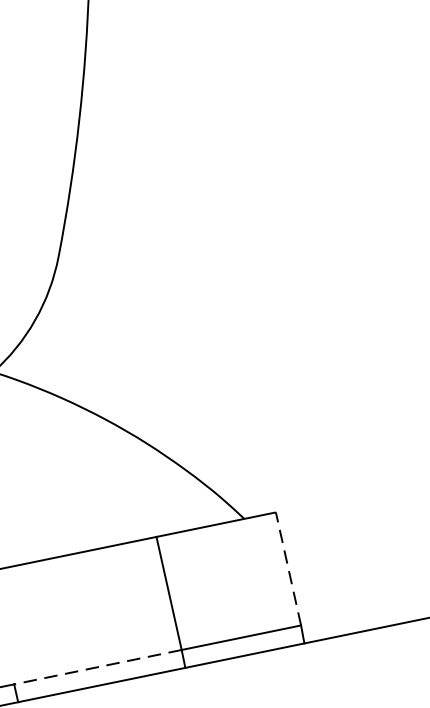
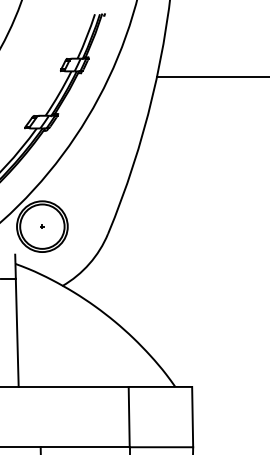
line: (287, 567) -> (192, 416), dashed -> solid
line: (98, 667) -> (85, 447), dashed -> solid

